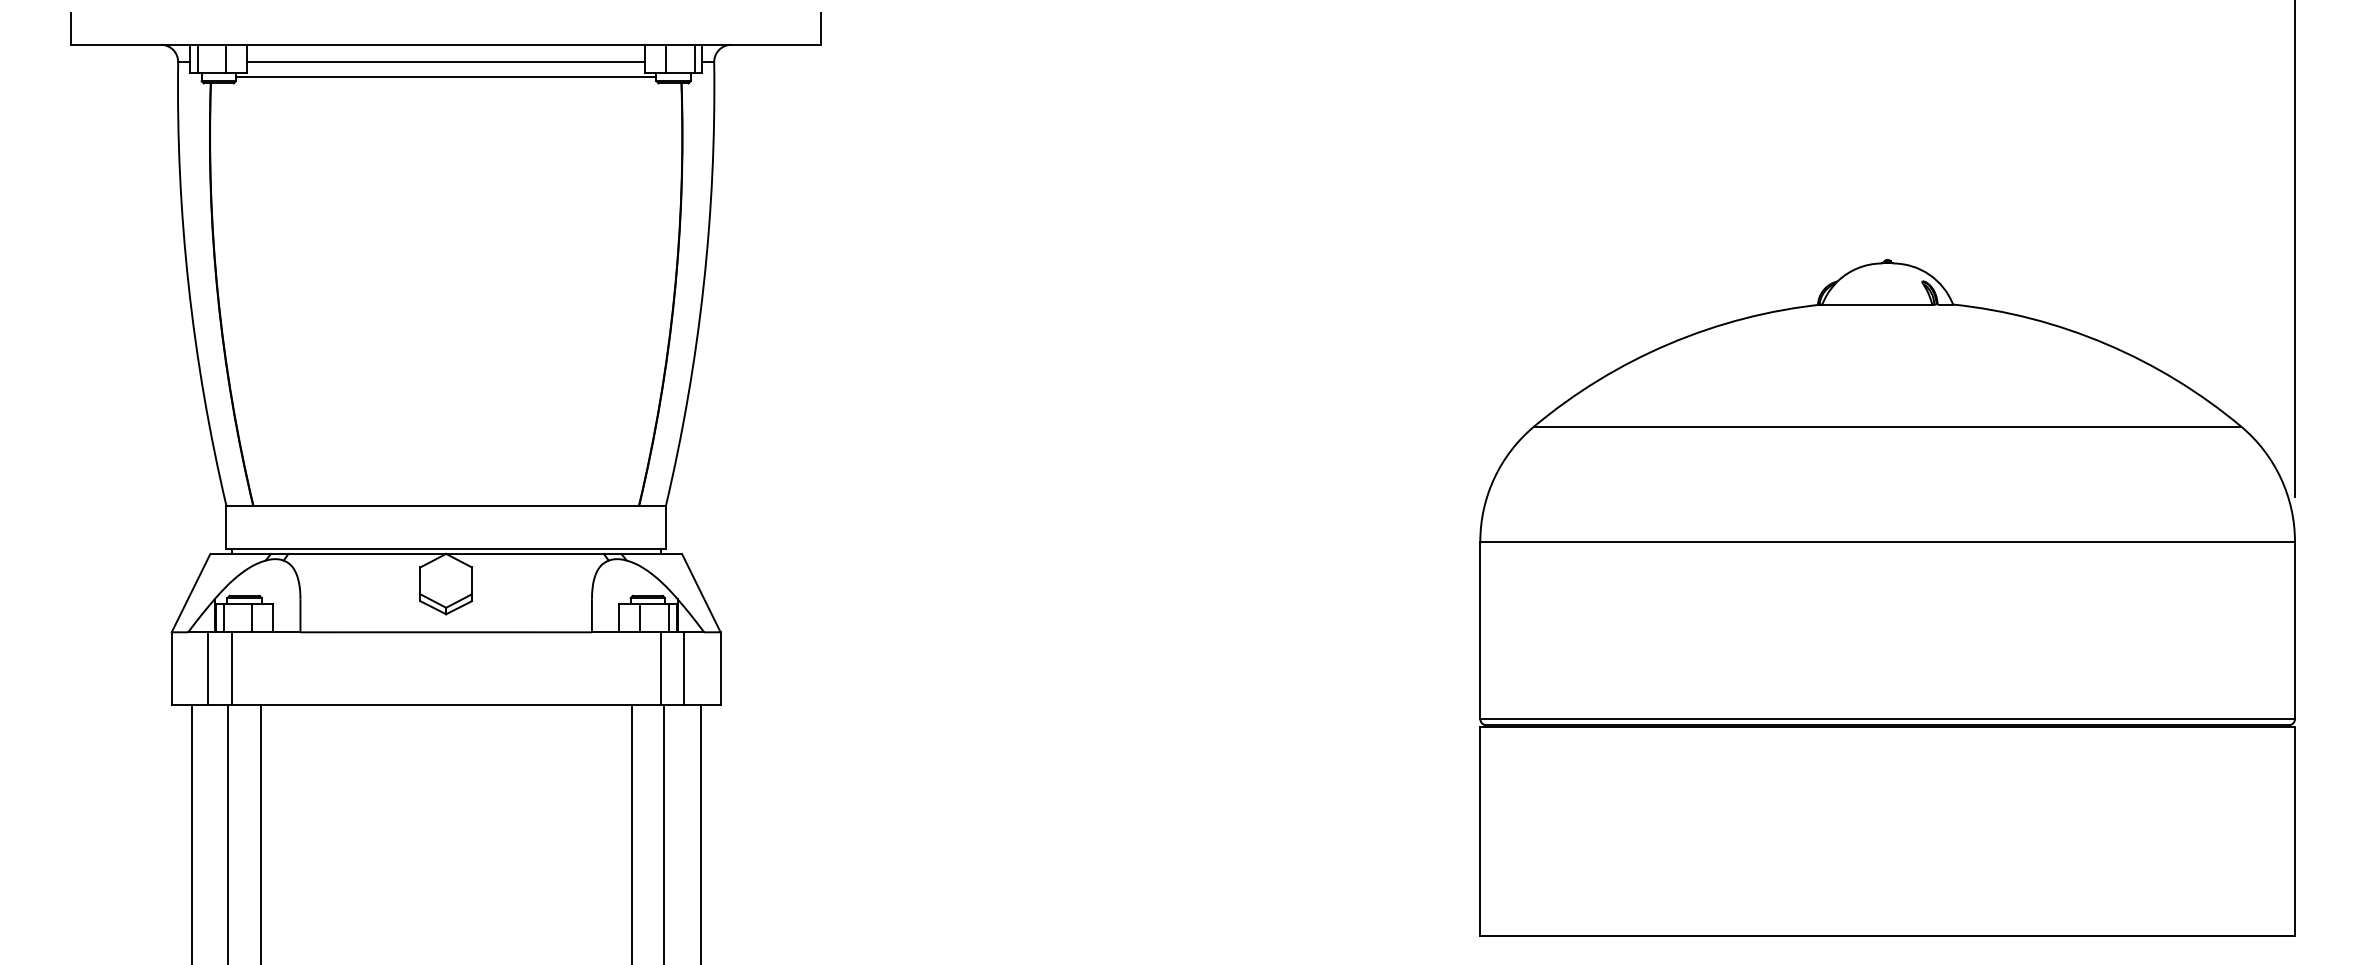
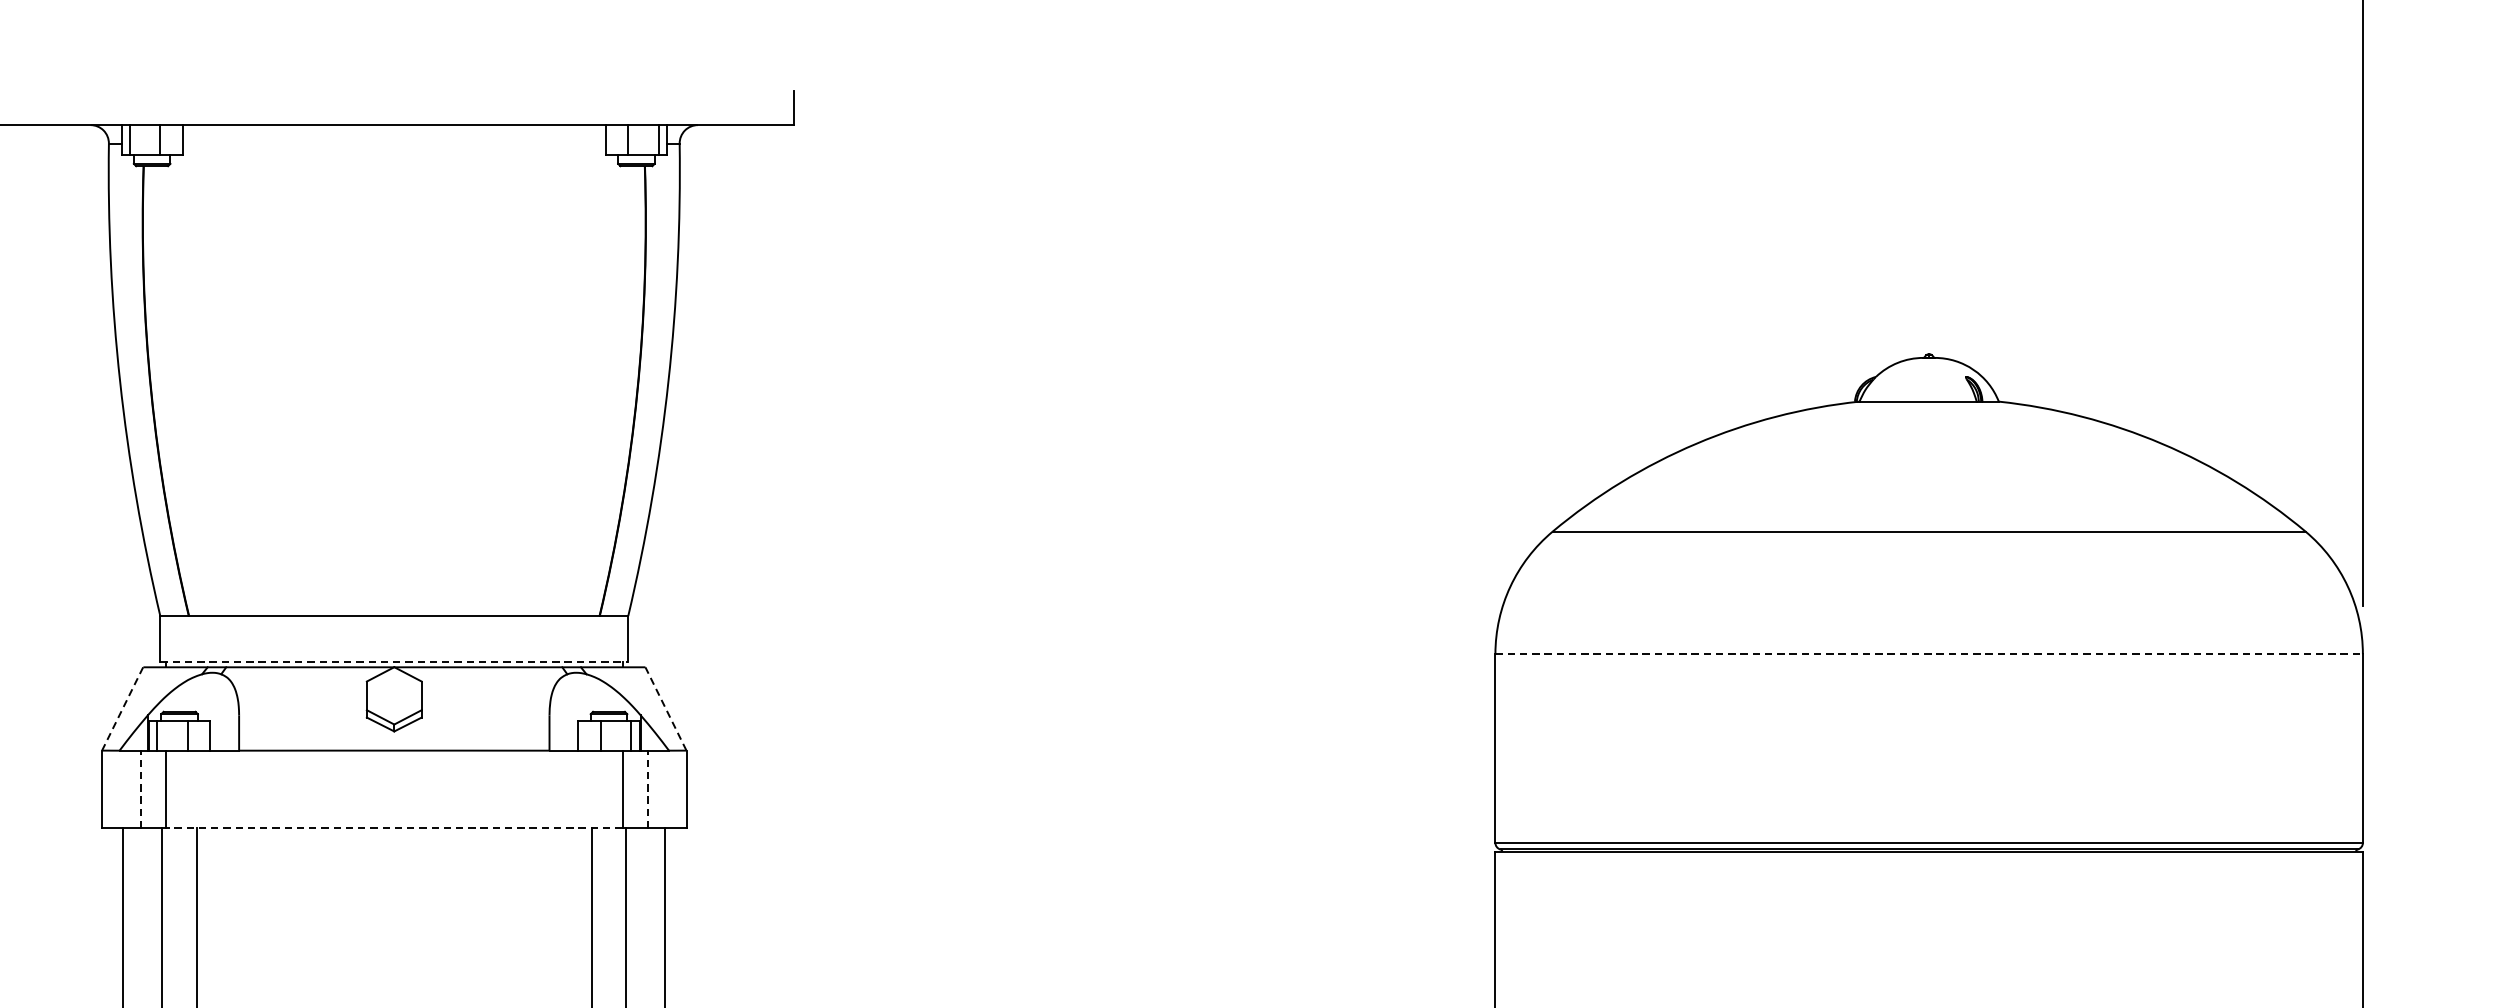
line: (445, 62) -> (393, 143), removed
line: (445, 76) -> (393, 158), removed
line: (1888, 541) -> (1930, 653), solid -> dashed
line: (446, 548) -> (394, 661), solid -> dashed
line: (191, 593) -> (123, 709), solid -> dashed
line: (701, 593) -> (666, 709), solid -> dashed
line: (207, 668) -> (140, 789), solid -> dashed
line: (684, 668) -> (648, 789), solid -> dashed
line: (445, 705) -> (393, 828), solid -> dashed

